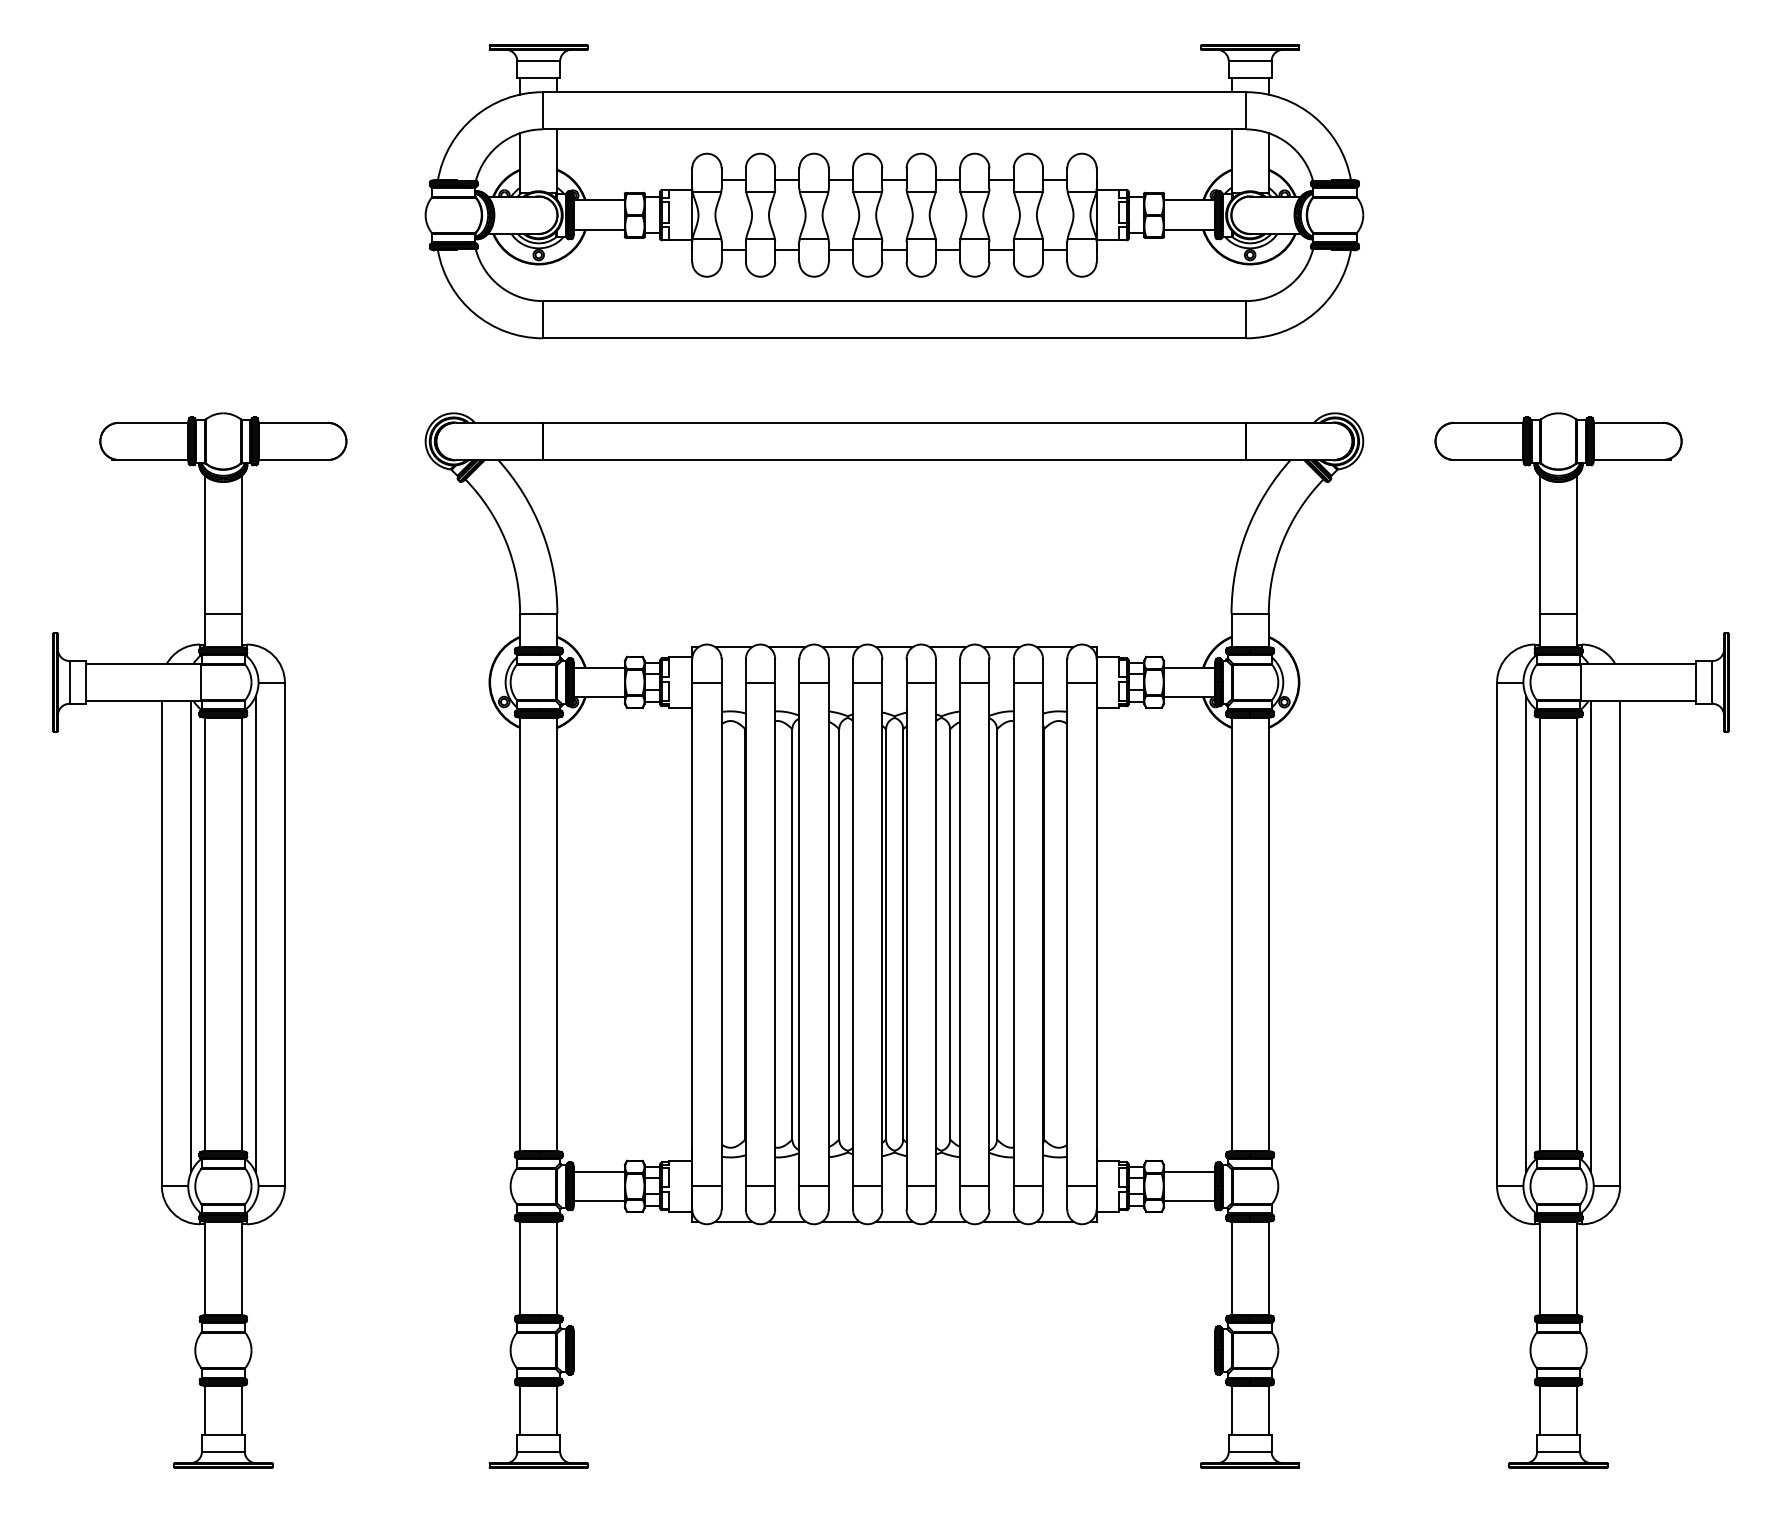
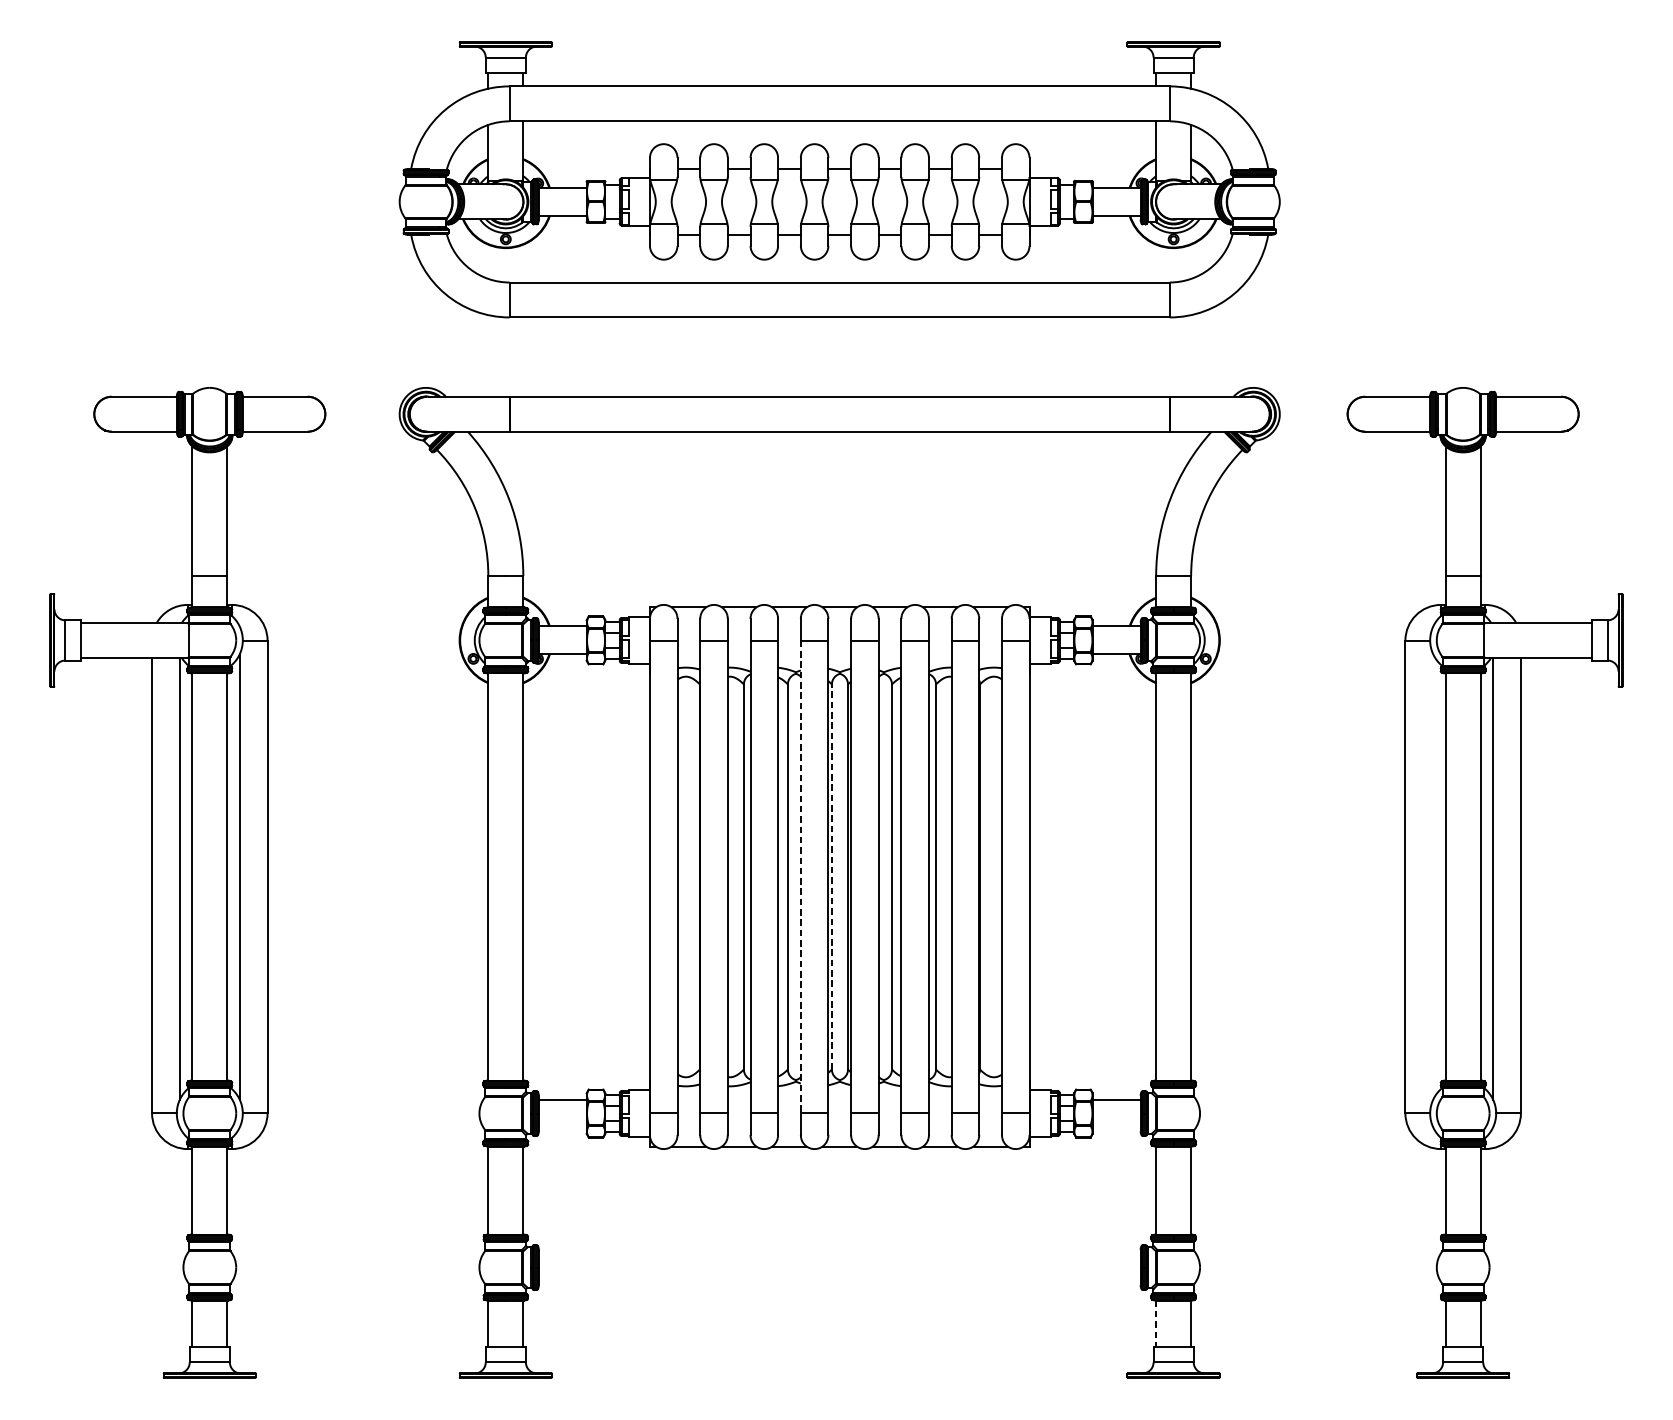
line: (886, 933) -> (832, 876), solid -> dashed
line: (853, 934) -> (801, 877), solid -> dashed
line: (1526, 934) -> (1433, 877), removed
line: (598, 1201) -> (561, 1127), removed
line: (1189, 1201) -> (1116, 1127), removed
line: (1231, 1410) -> (1156, 1323), solid -> dashed

